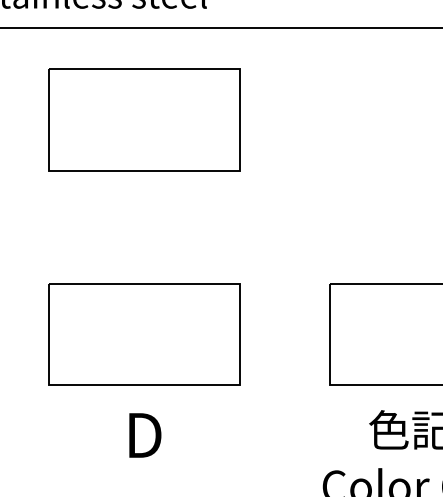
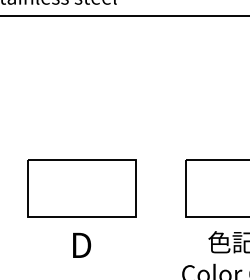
part: (144, 119) -> (81, 67), removed

